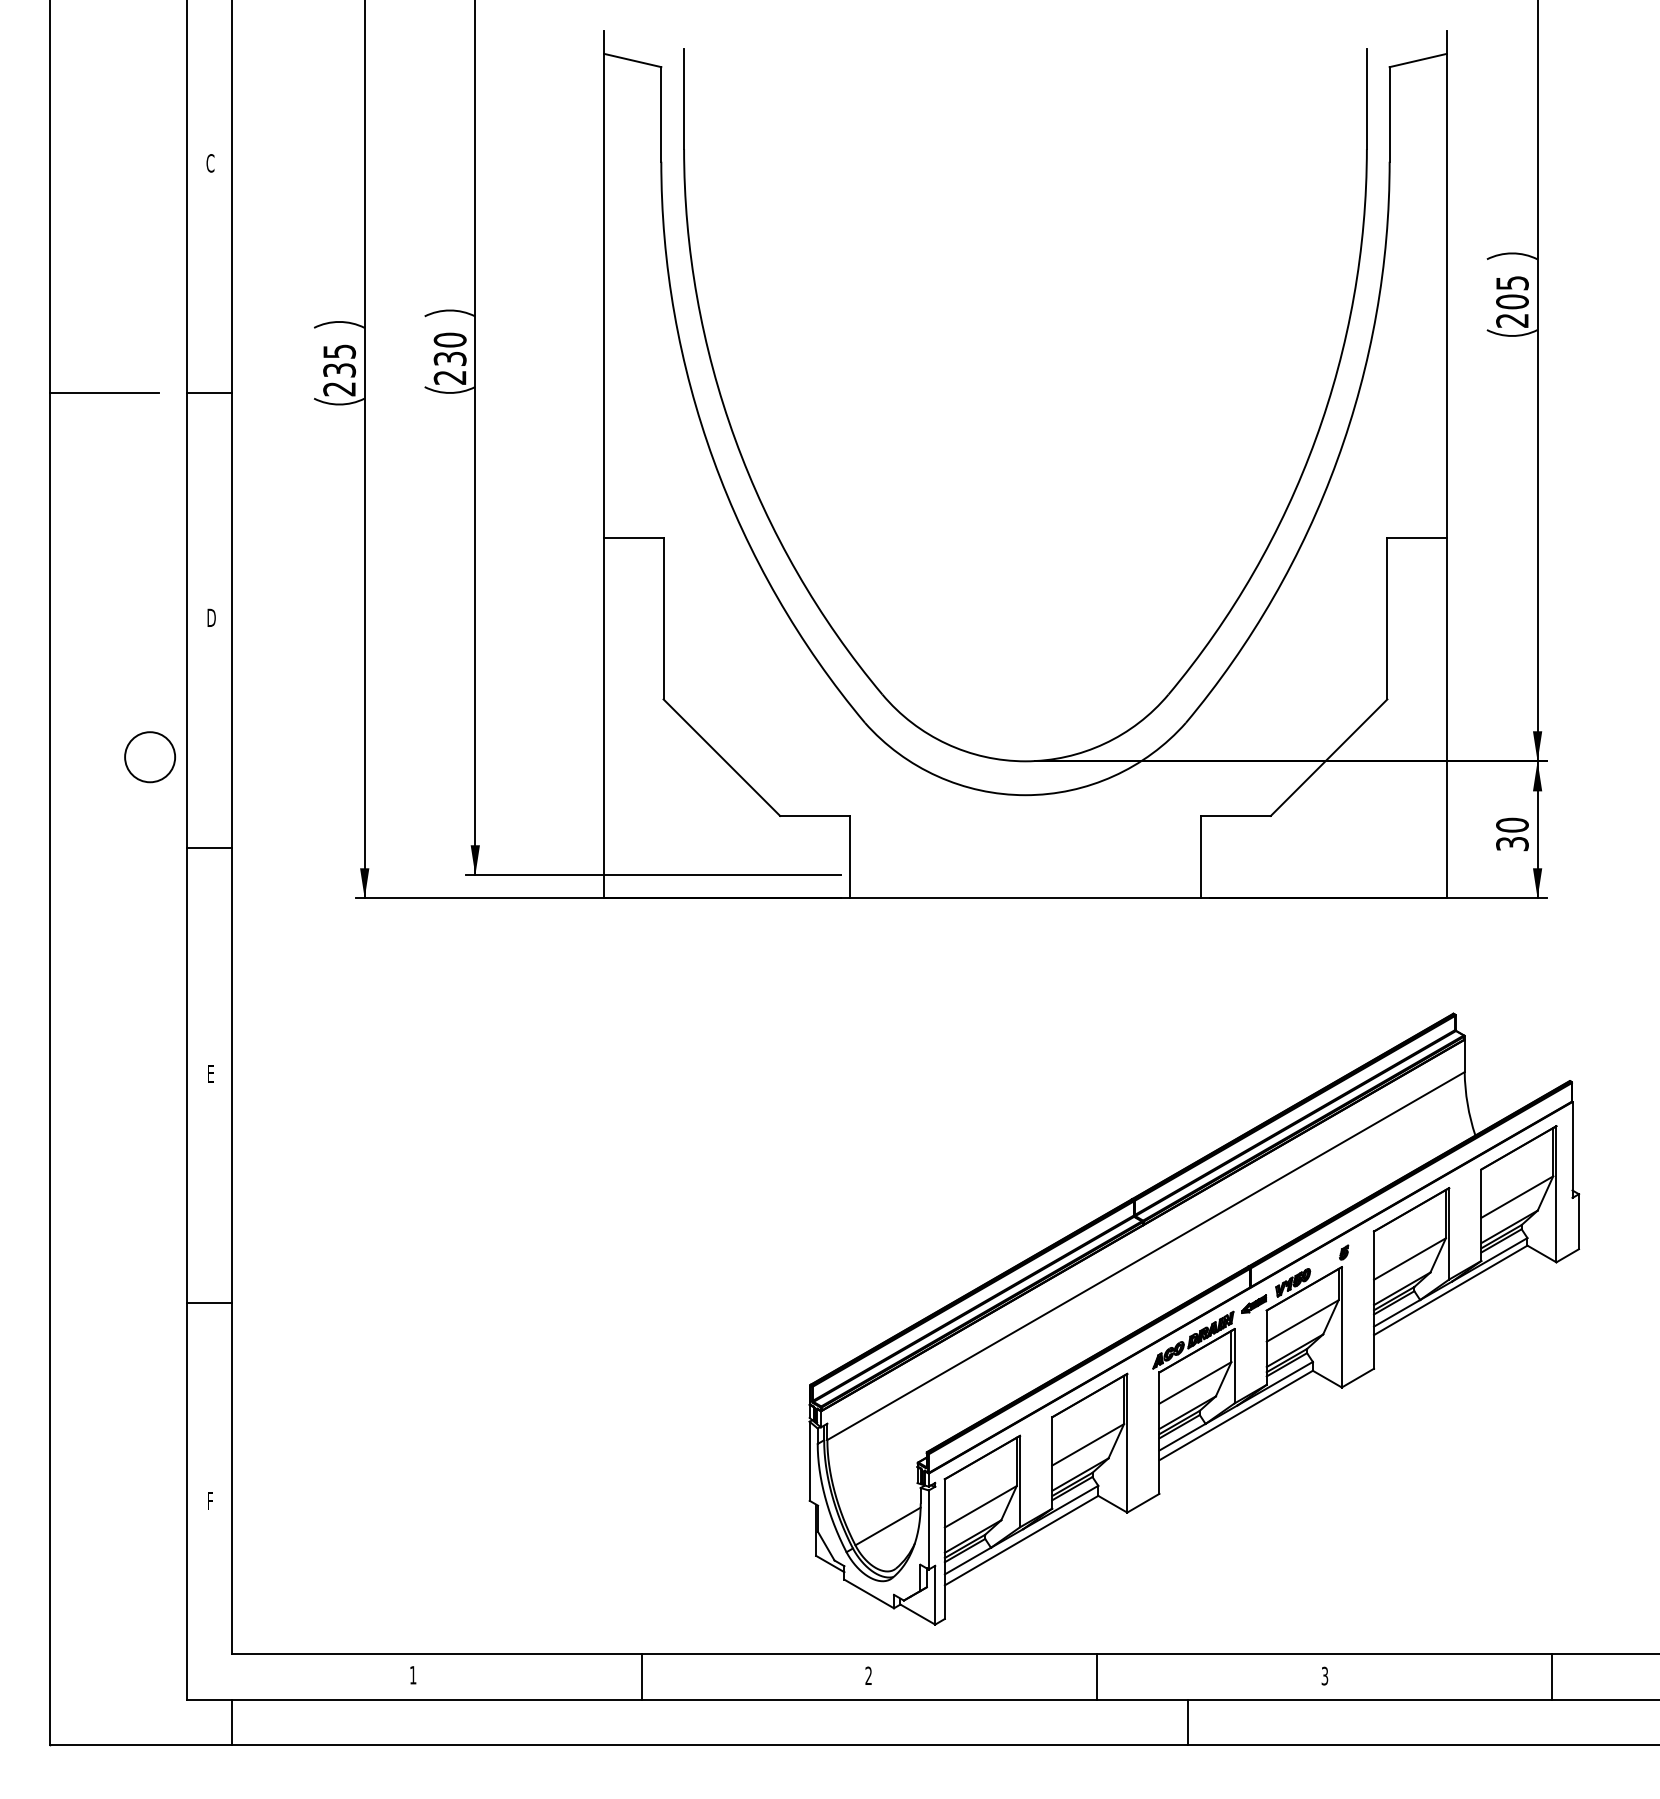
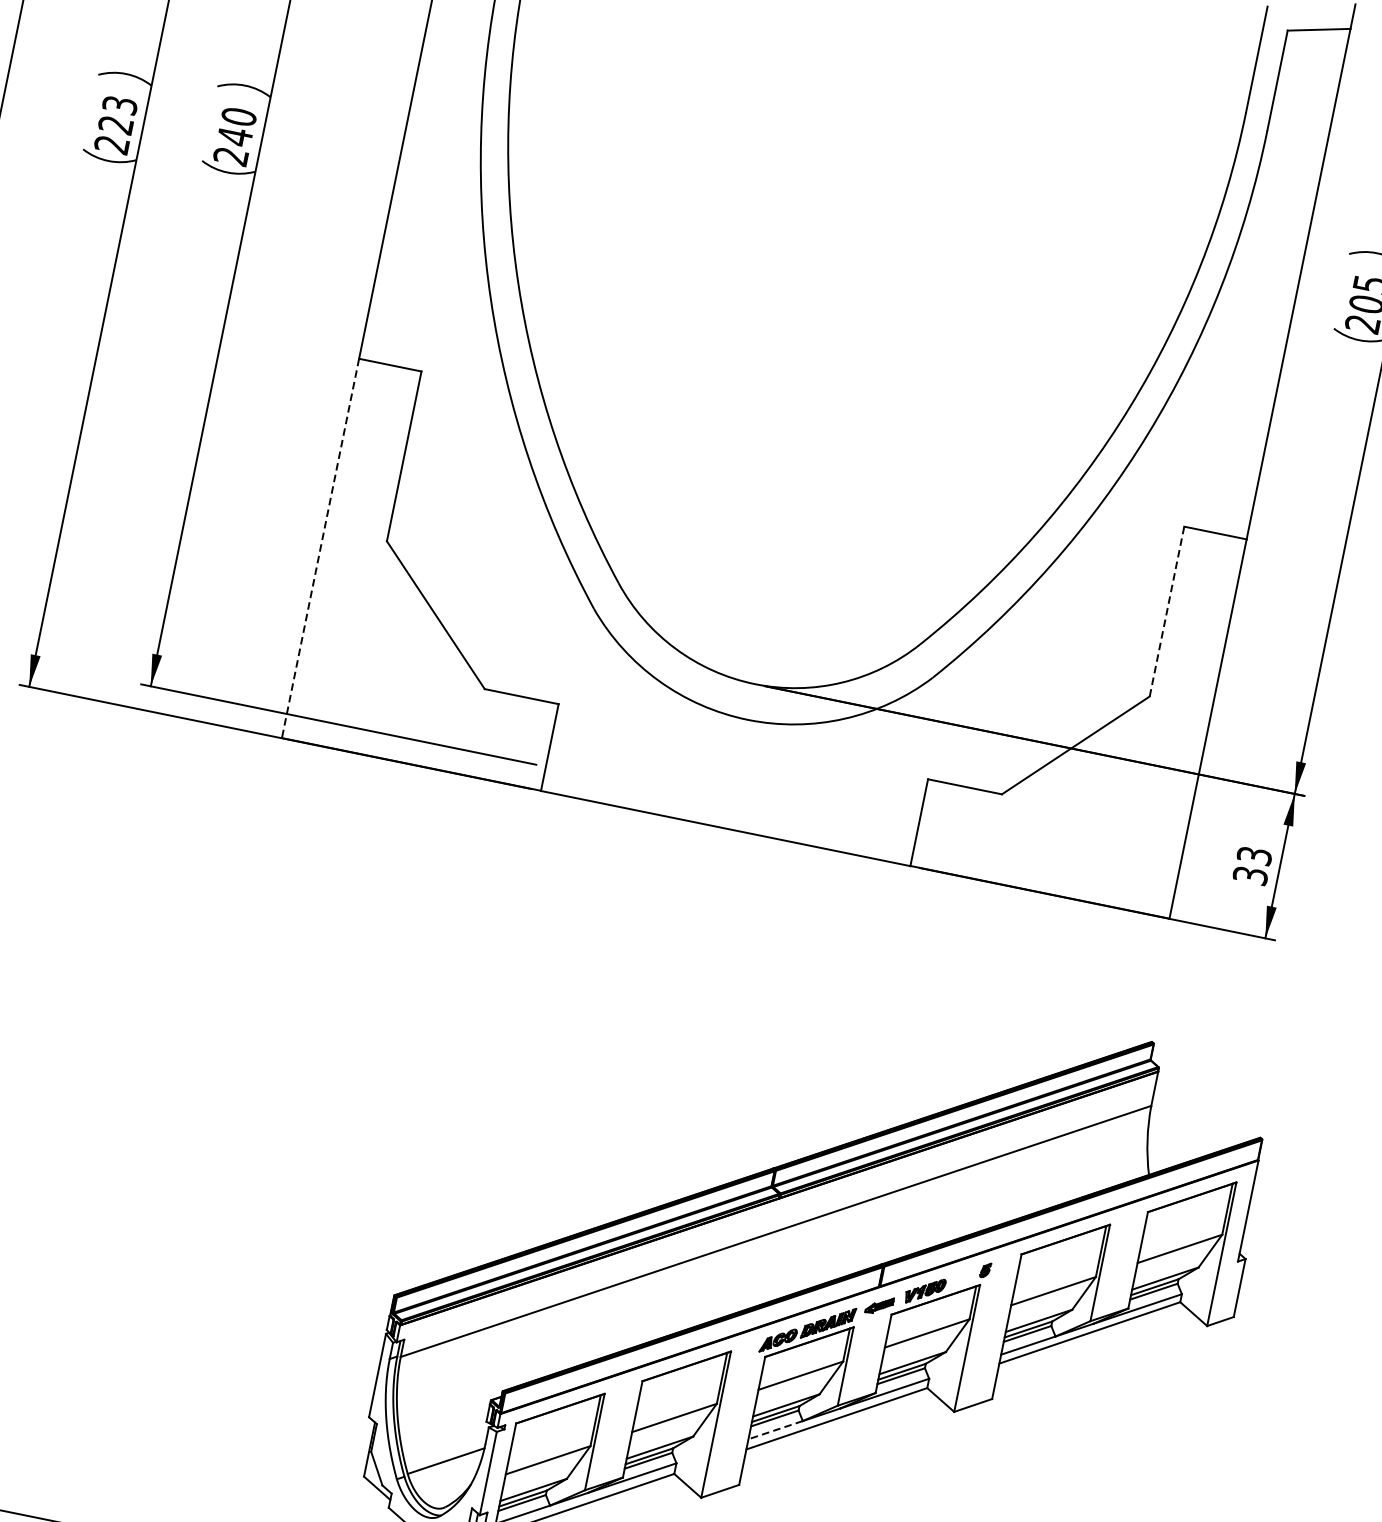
text: (449, 358) -> (234, 136), 230 -> 240
text: (339, 360) -> (118, 114), 235 -> 223
line: (1387, 618) -> (1167, 611), solid -> dashed
line: (604, 718) -> (320, 548), solid -> dashed
text: (1512, 824) -> (1254, 855), 30 -> 33
line: (1182, 1437) -> (775, 1430), solid -> dashed

